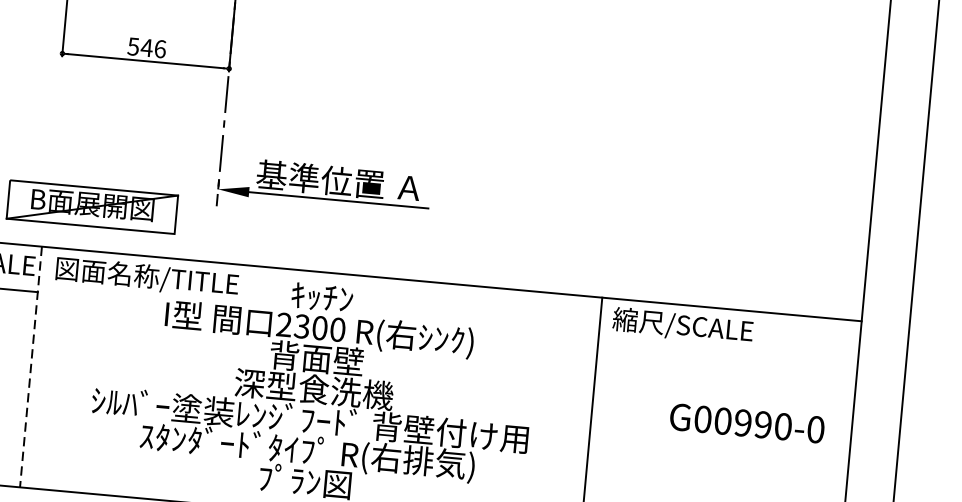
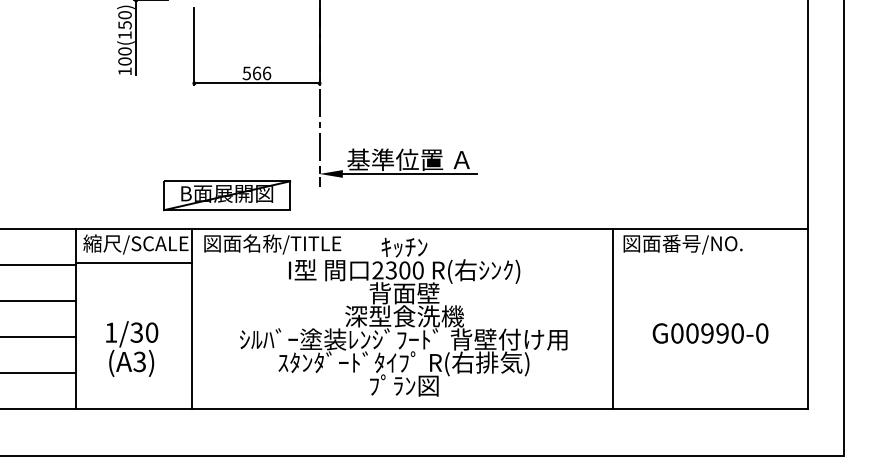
text: (146, 47) -> (256, 73), 546 -> 566
text: (692, 327) -> (682, 244), 縮尺/SCALE -> 図面番号/NO.
line: (31, 367) -> (192, 319), dashed -> solid
text: (747, 423) -> (710, 333), moved

